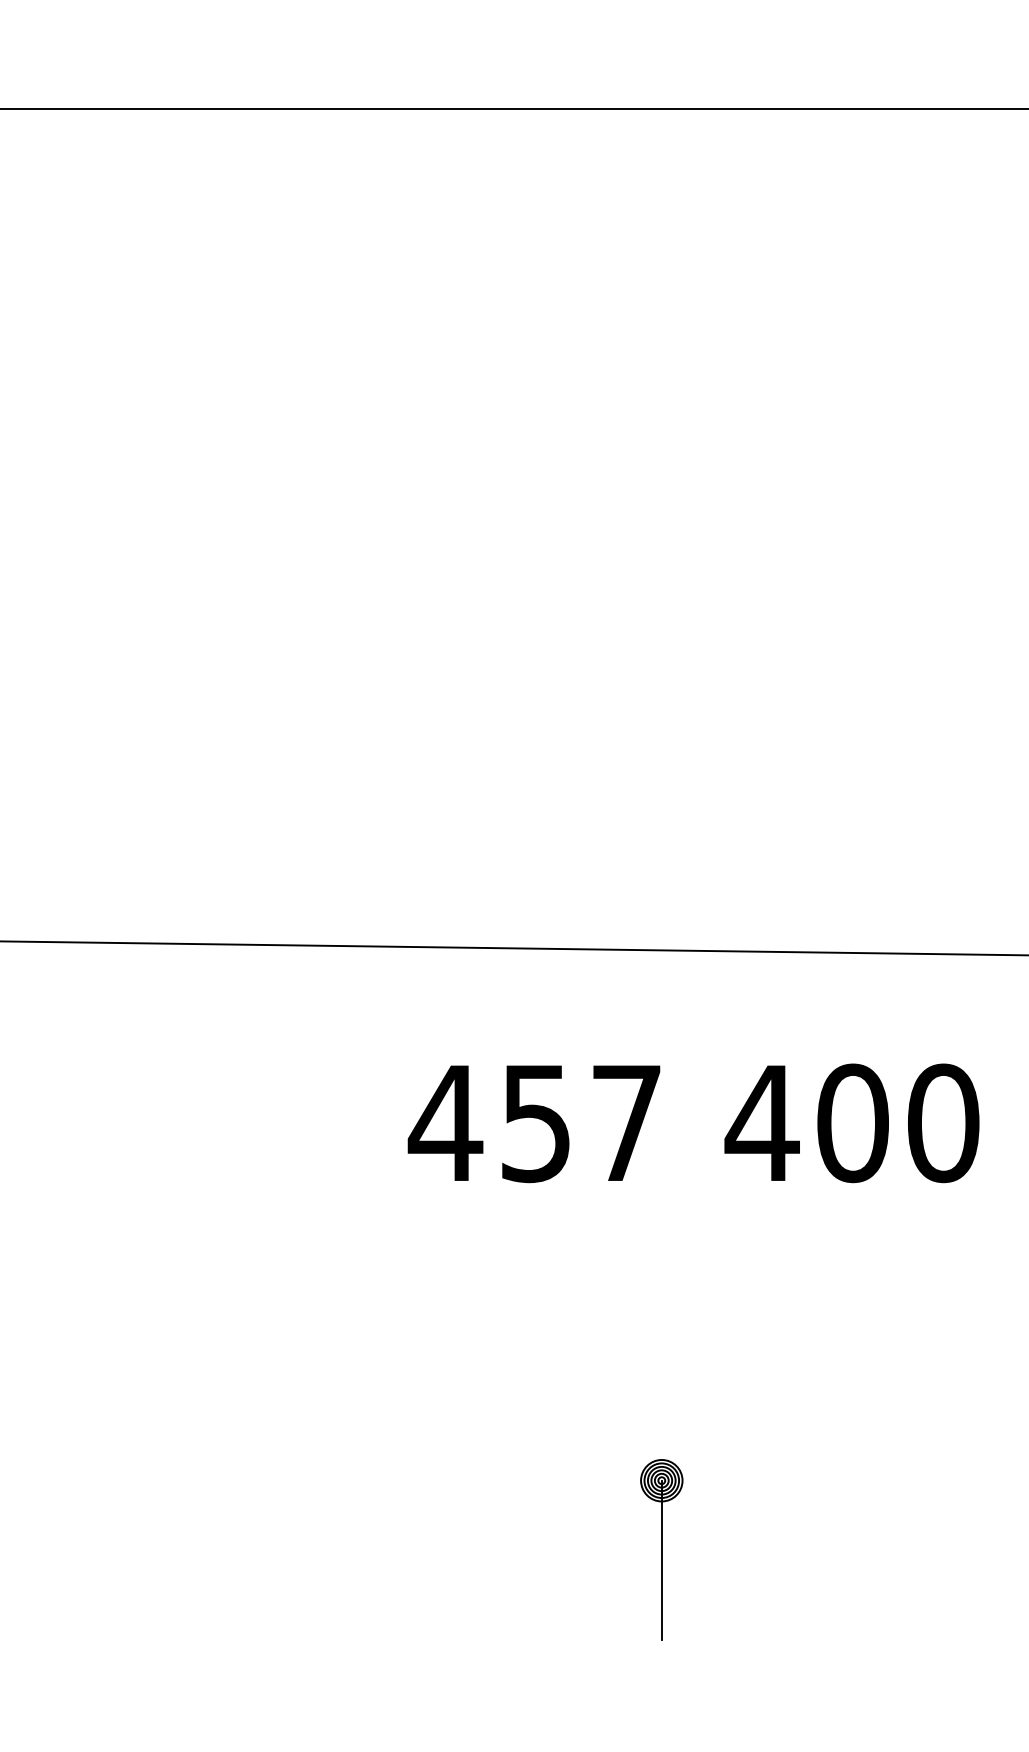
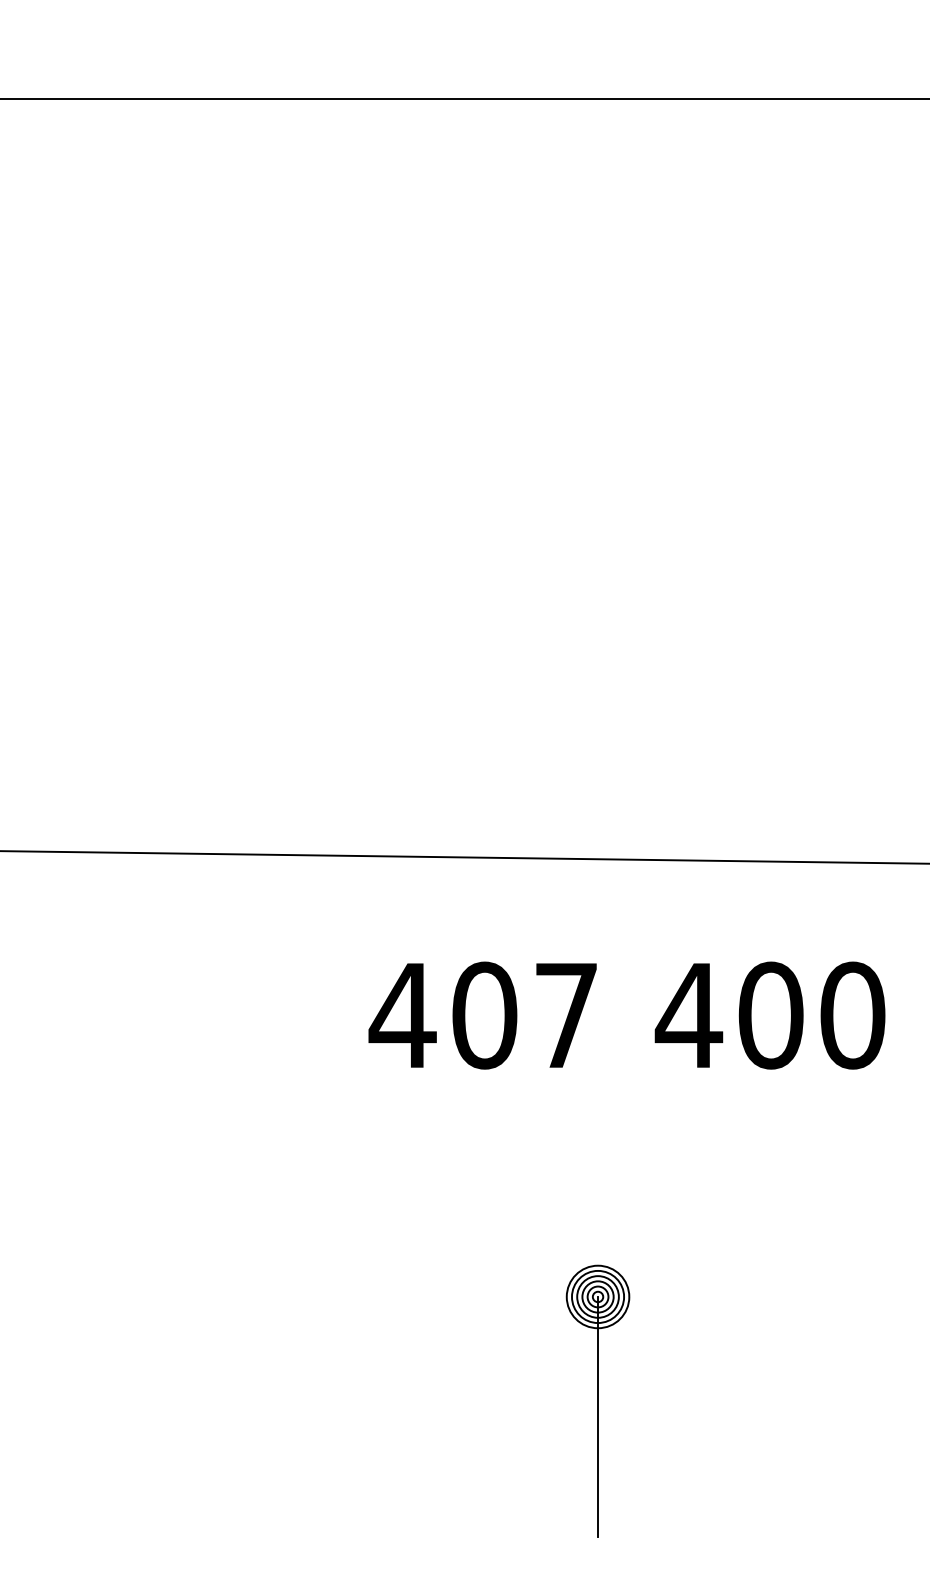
text: (536, 1123) -> (484, 1015), 457 -> 407
part: (661, 1549) -> (597, 1400), size x1.67

